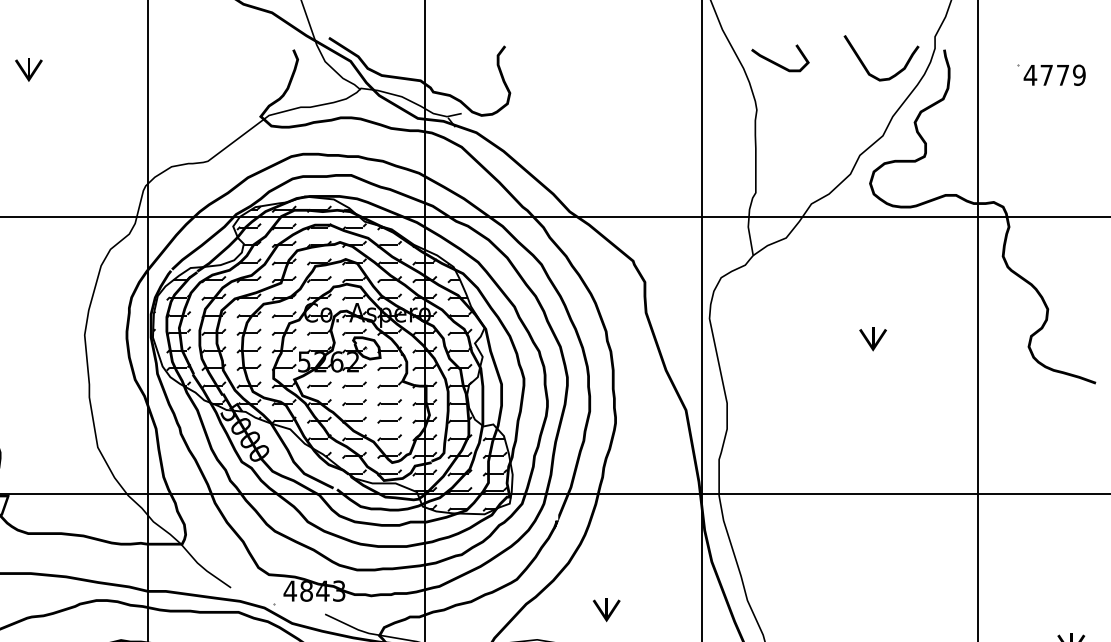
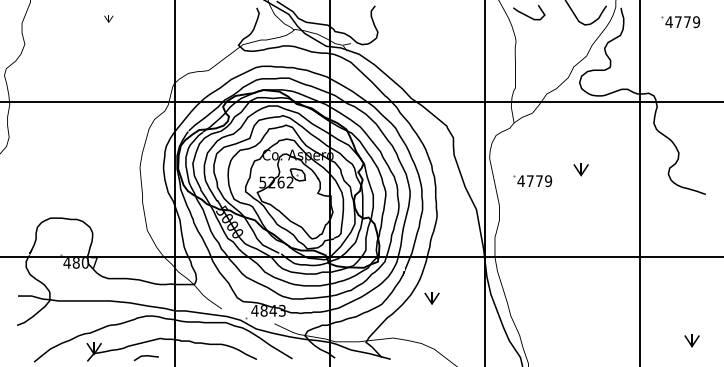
part: (28, 68) -> (108, 18), size x0.6
hatch: (330, 358) -> (277, 180), removed
part: (786, 360) -> (532, 181), added
part: (605, 610) -> (431, 298), moved

